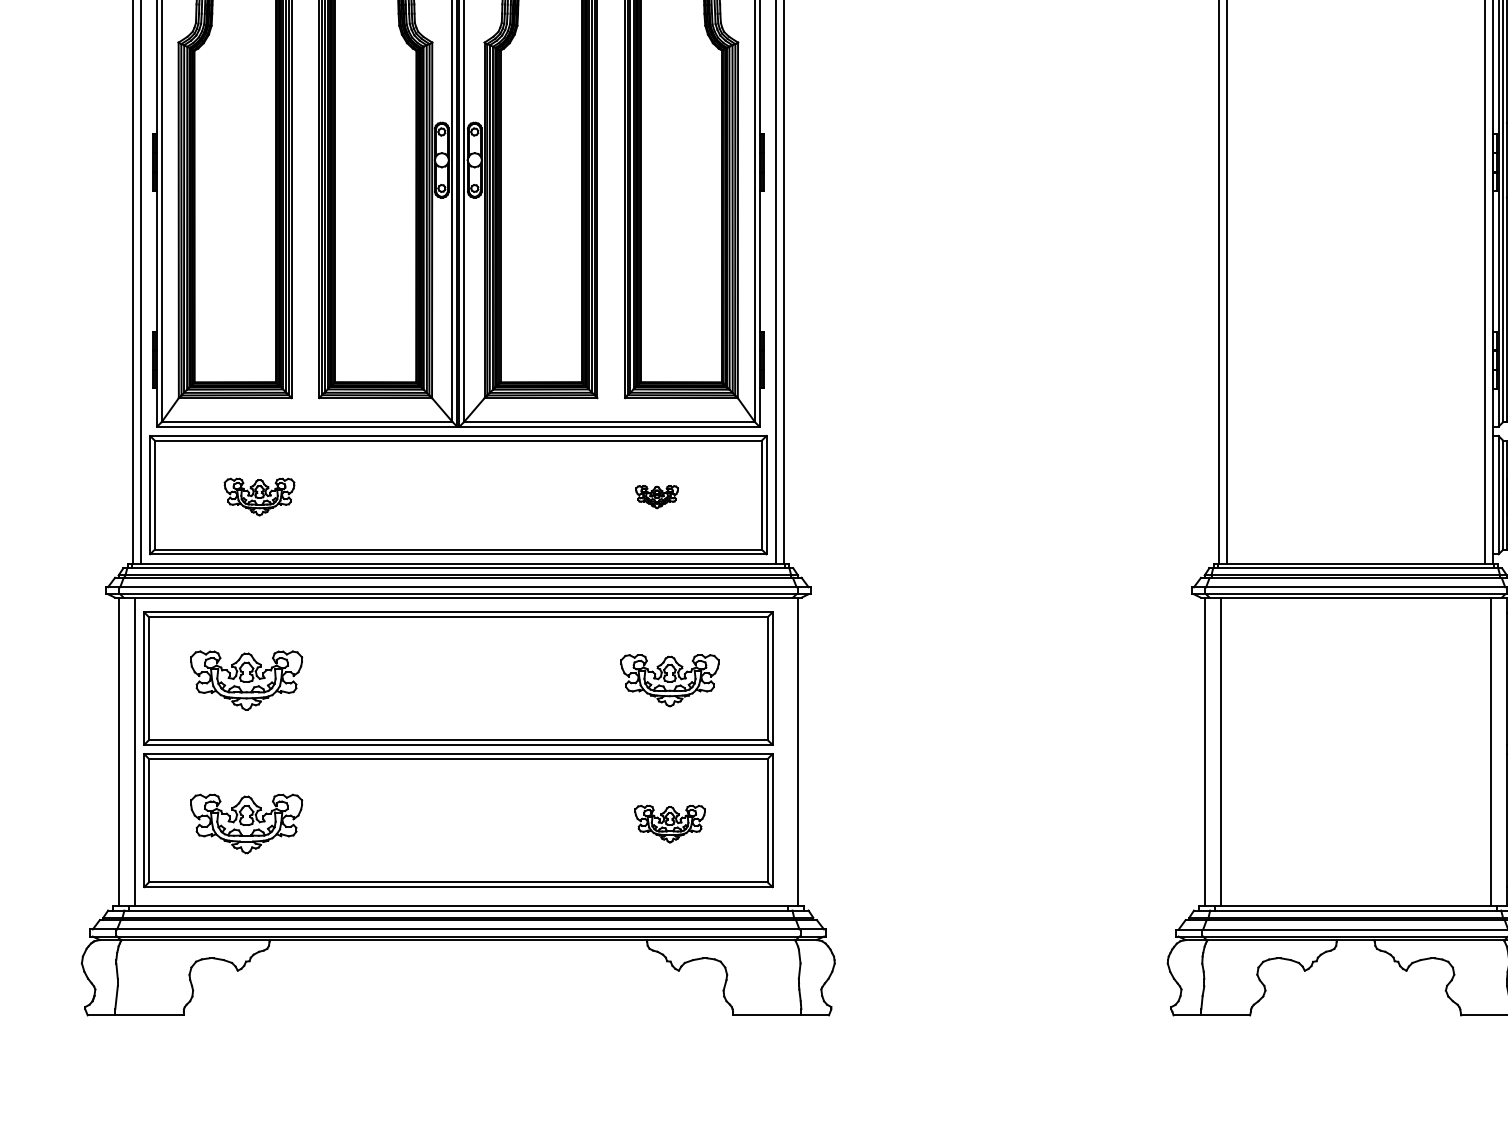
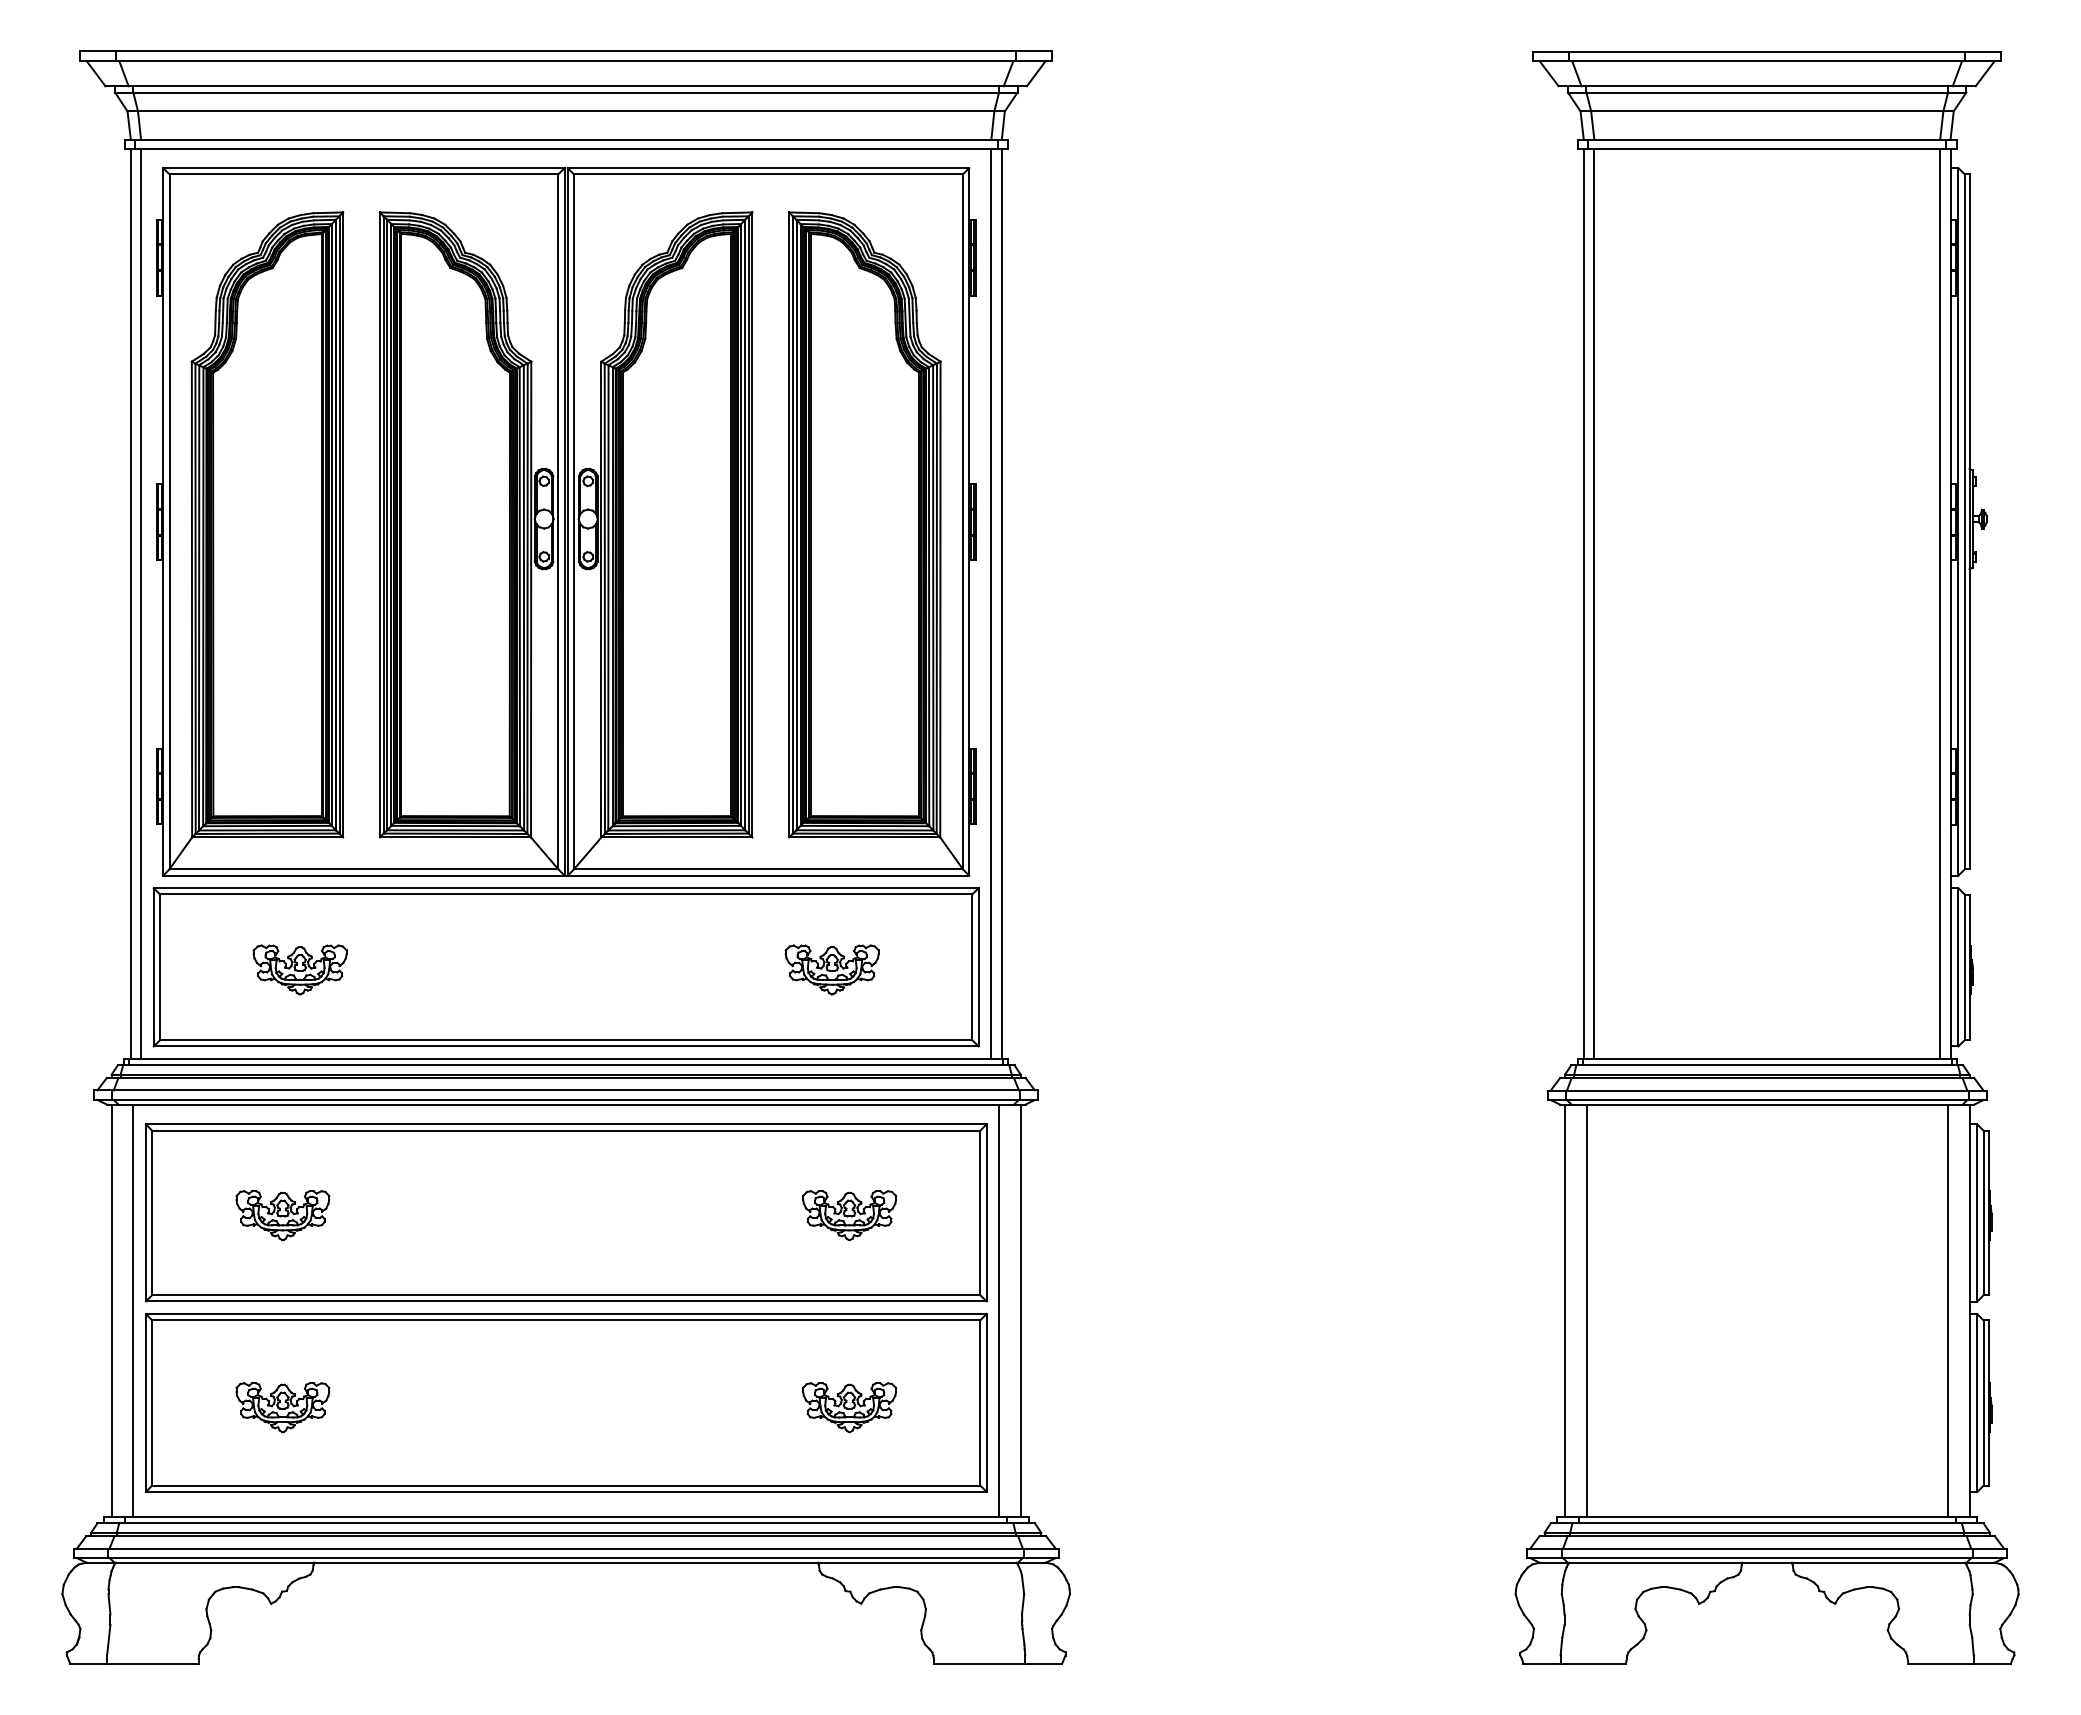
part: (656, 496) -> (831, 969), size x1.67
part: (246, 680) -> (282, 1215), size x0.62
part: (670, 680) -> (849, 1215), size x0.71
line: (782, 751) -> (999, 1310), added
part: (246, 824) -> (282, 1407), size x0.62

